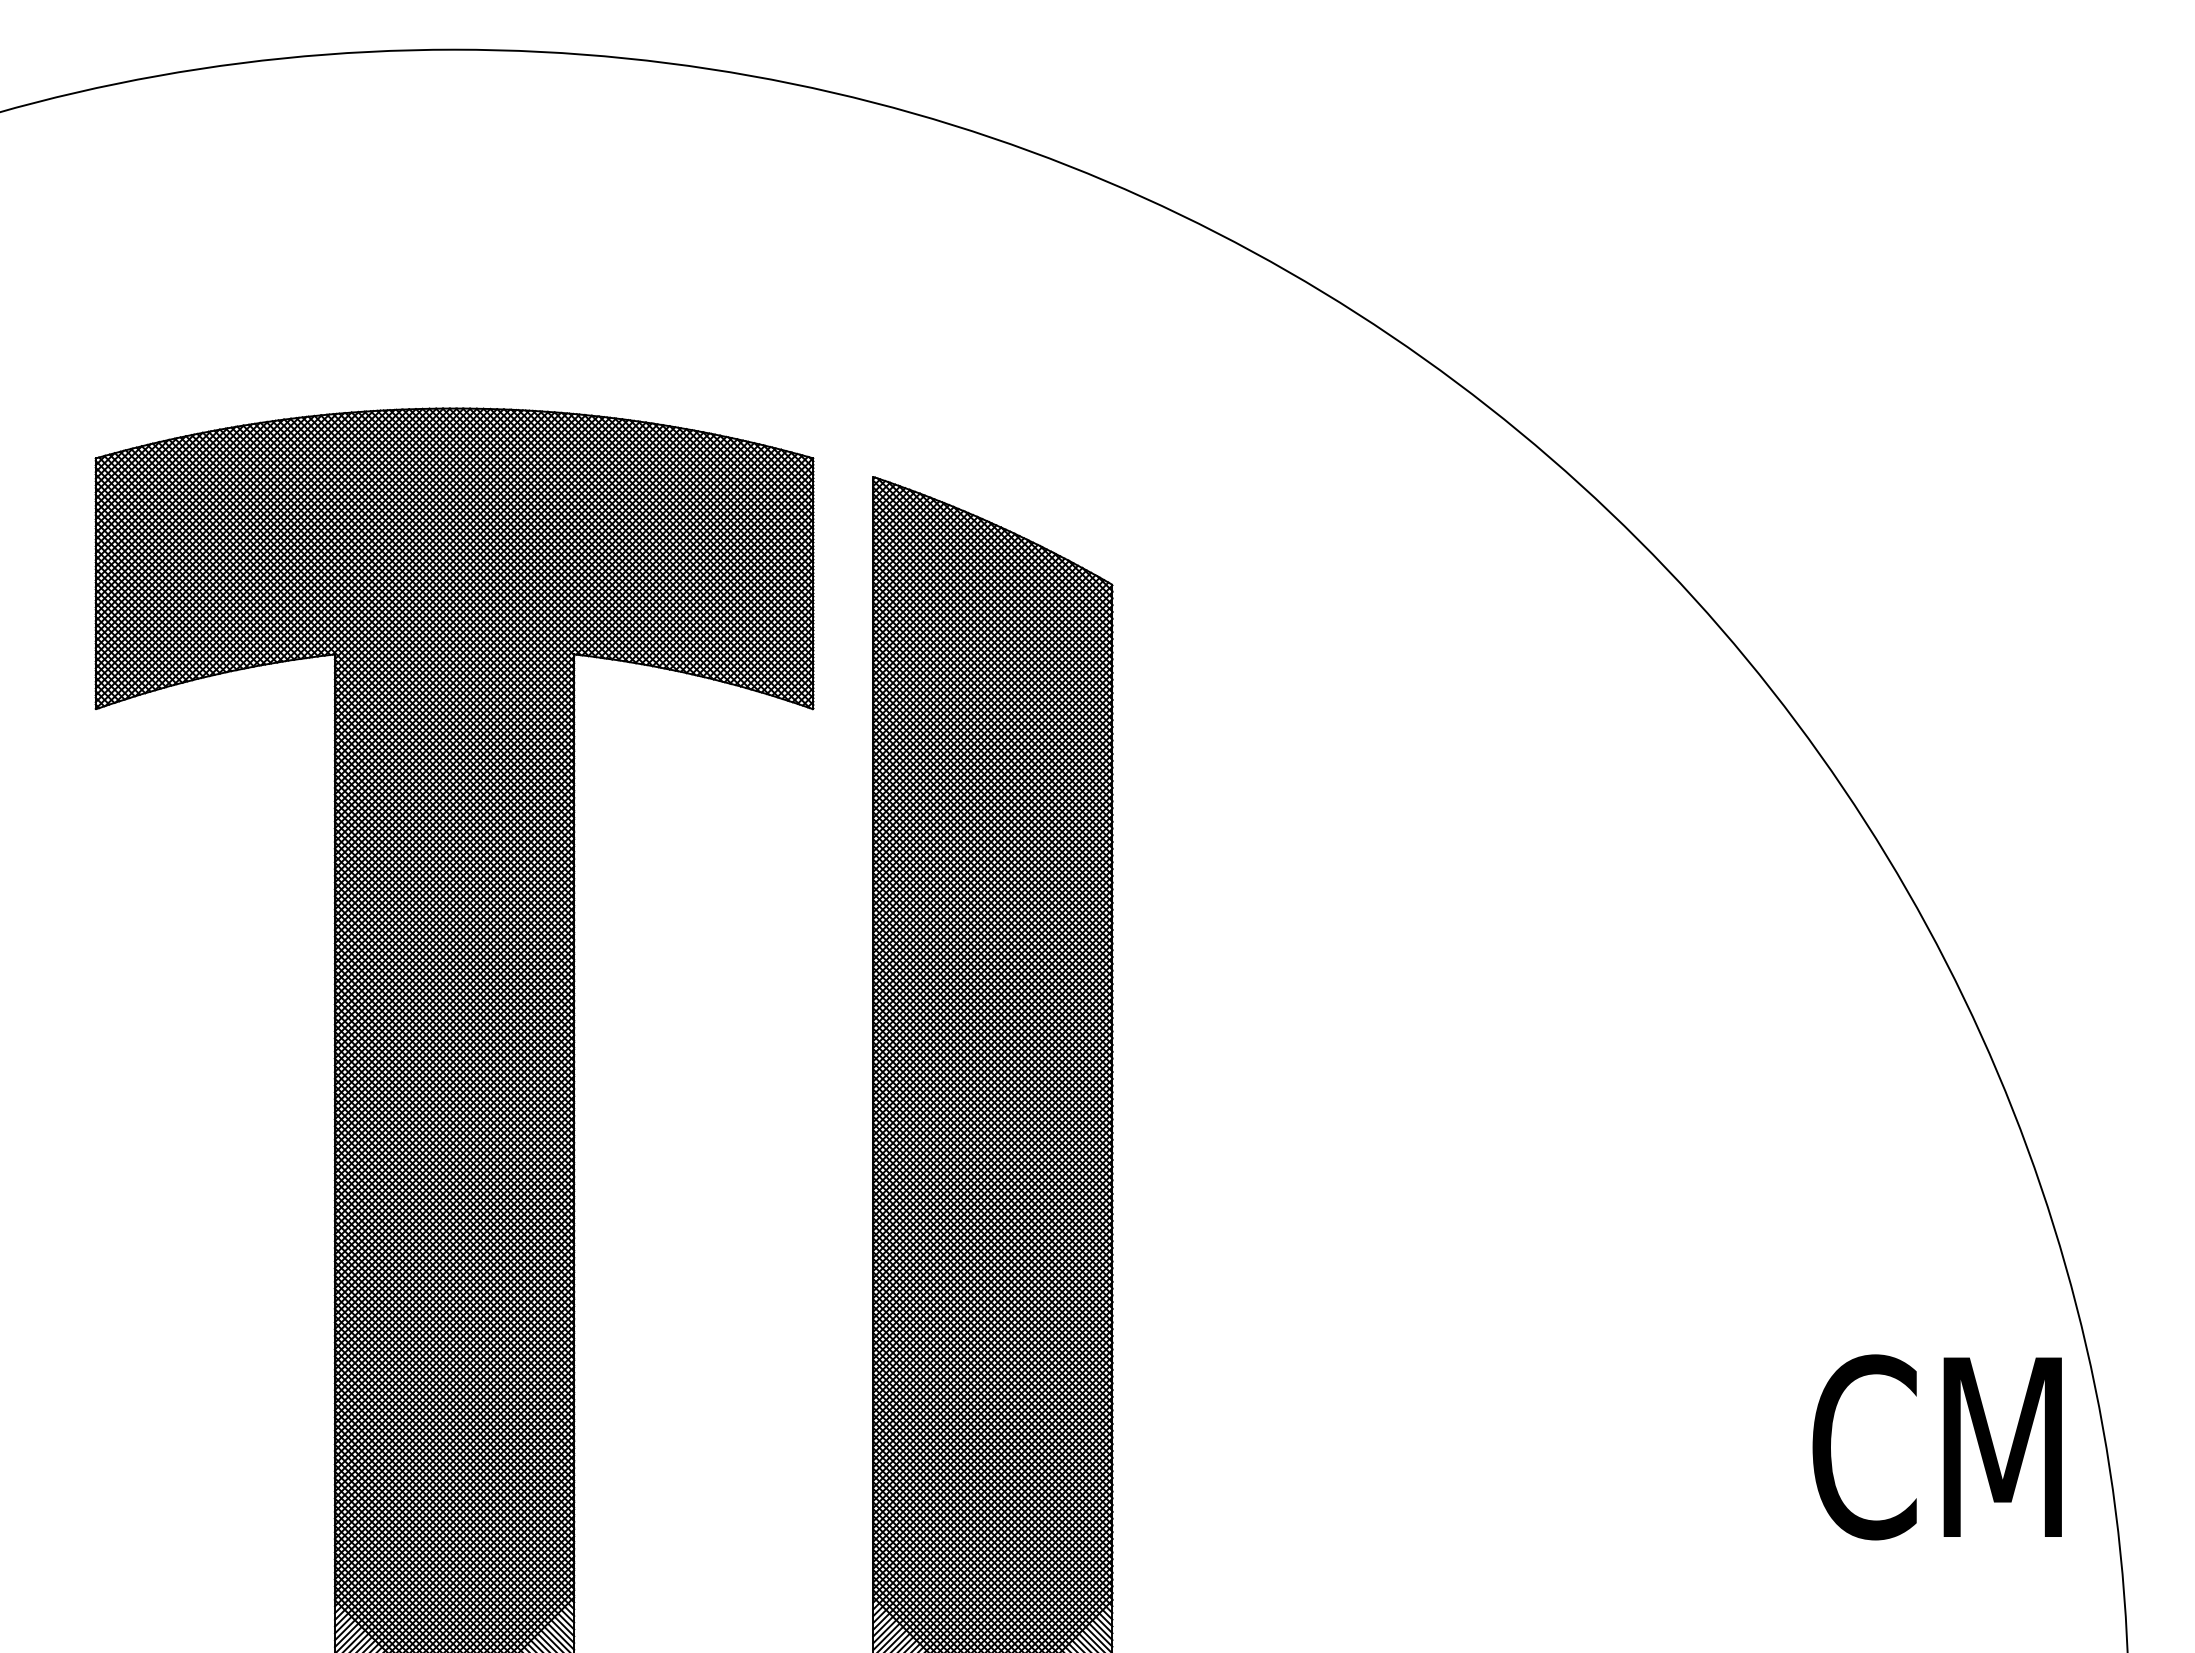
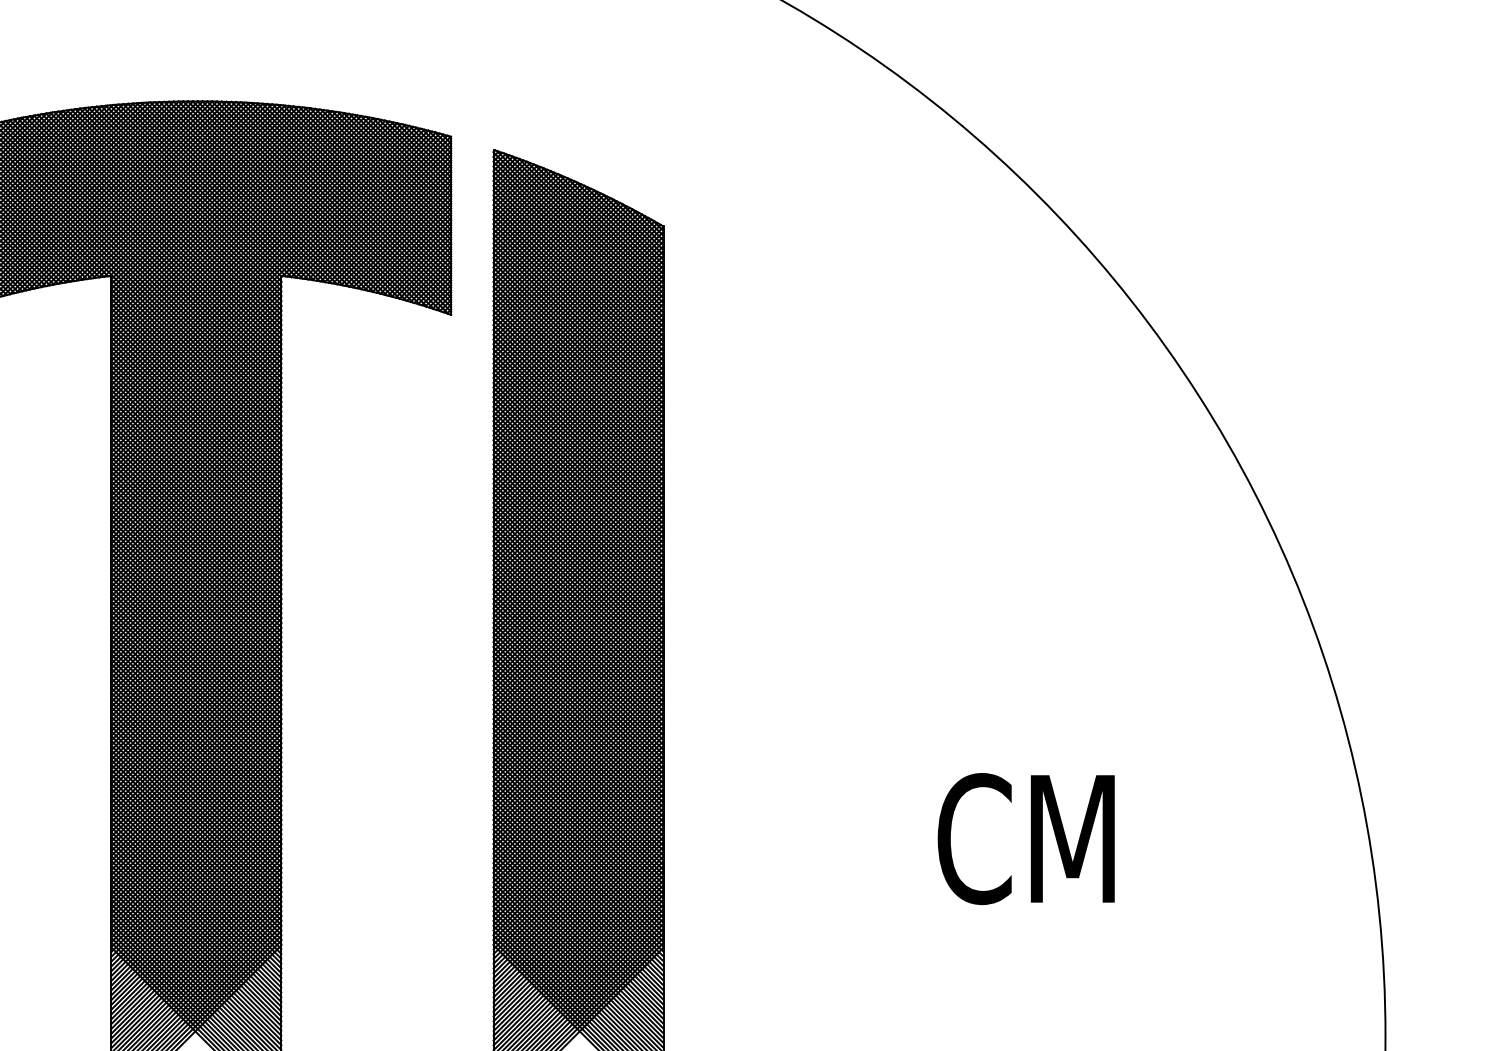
text: (1936, 1447) -> (1025, 839), moved

